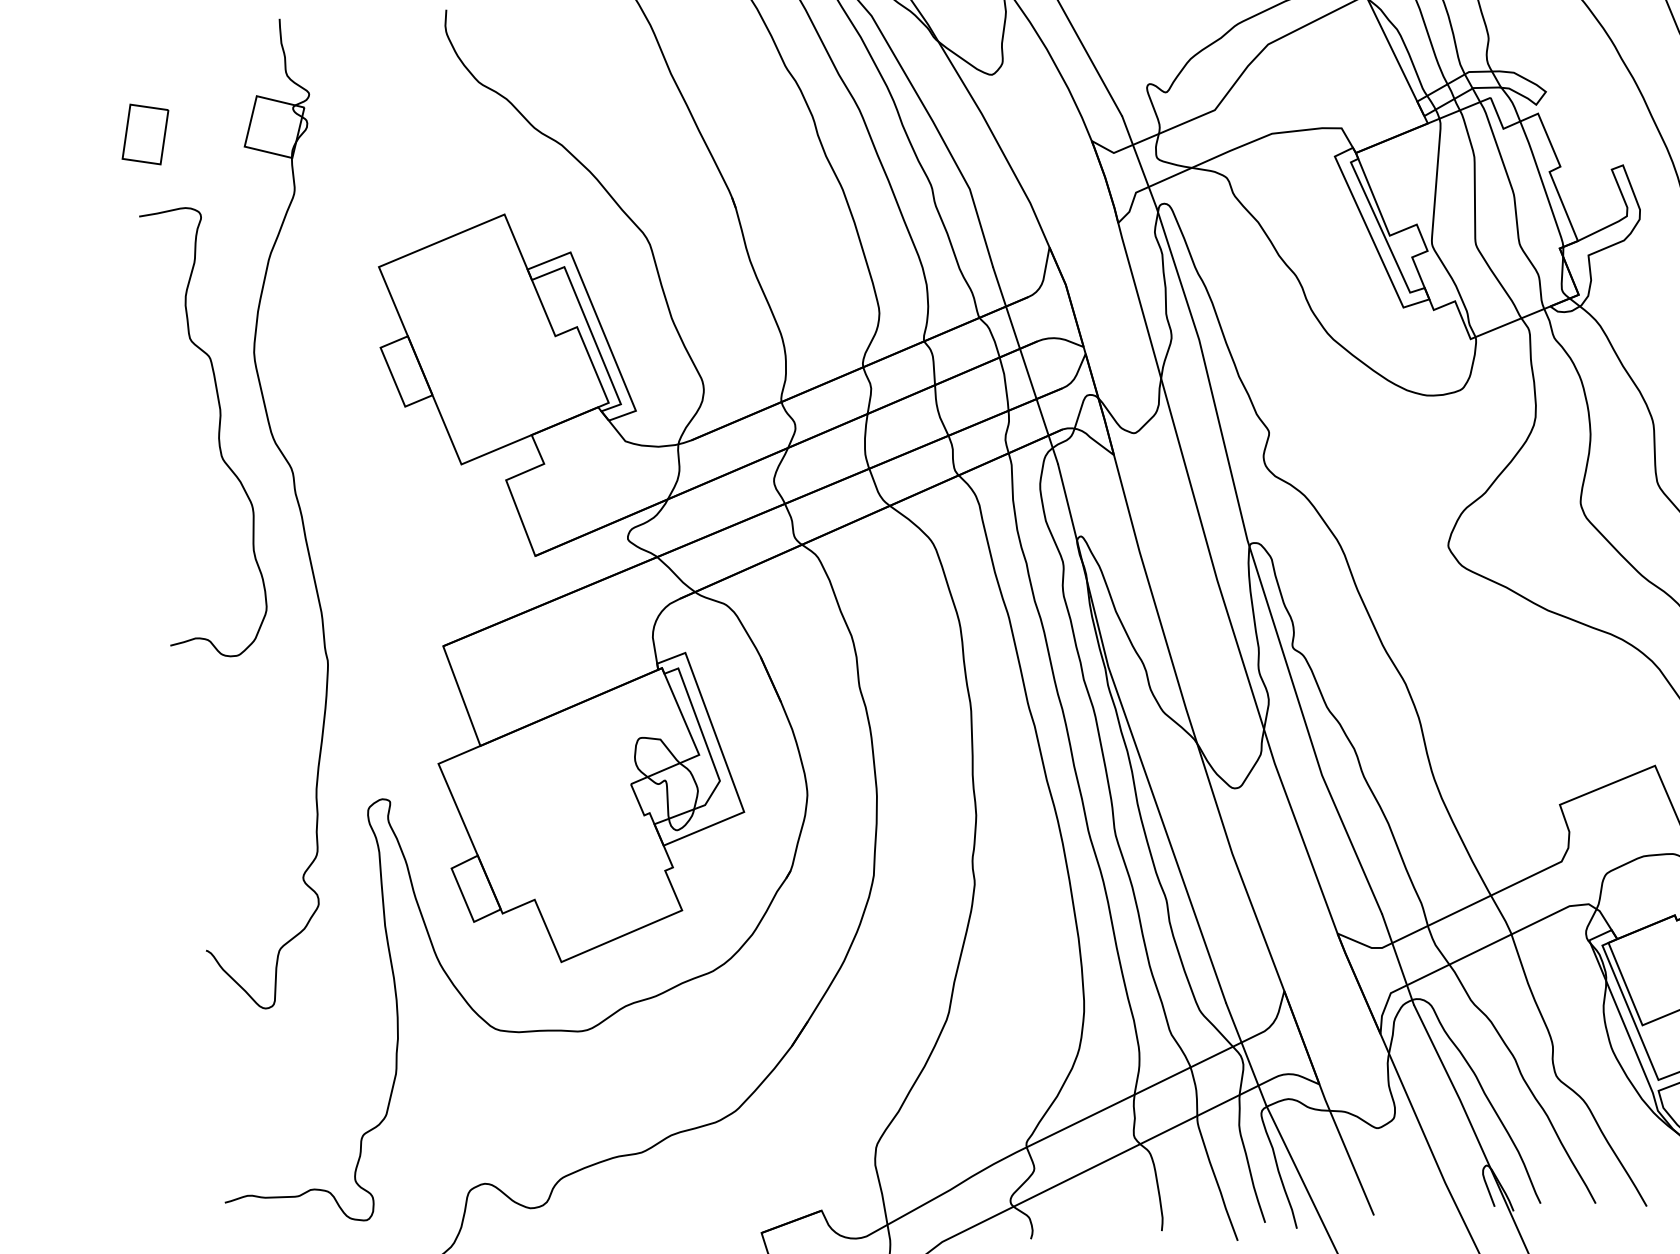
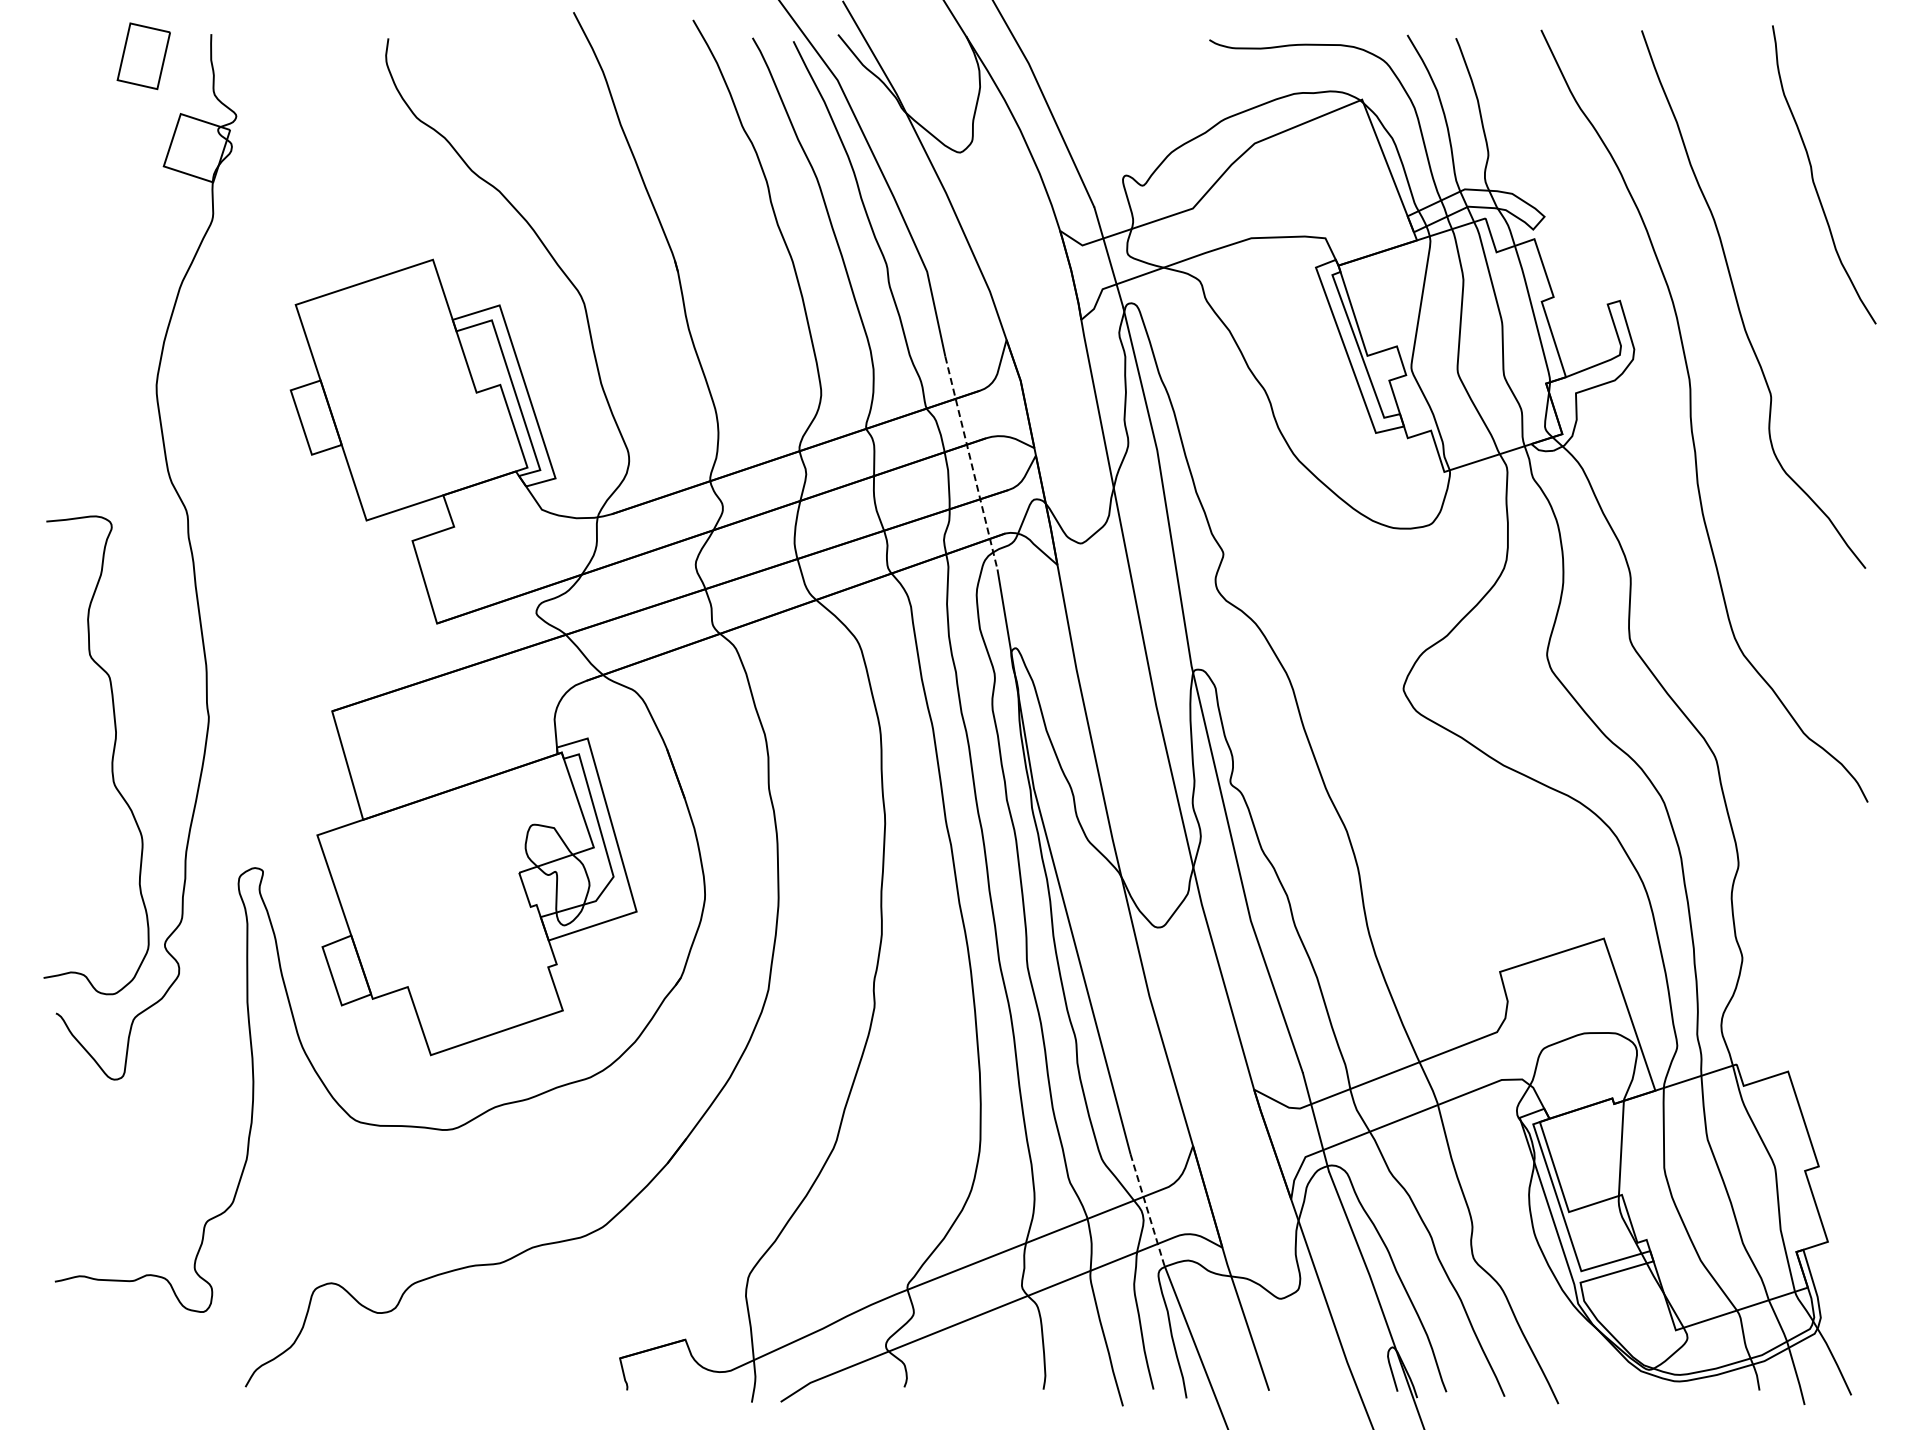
part: (145, 134) -> (143, 56), moved
line: (1025, 366) -> (971, 463), solid -> dashed
curve: (217, 435) -> (111, 759), moved
line: (1246, 1054) -> (1147, 1209), solid -> dashed

